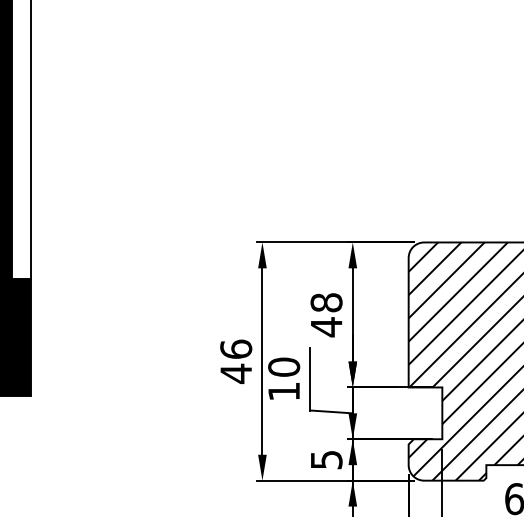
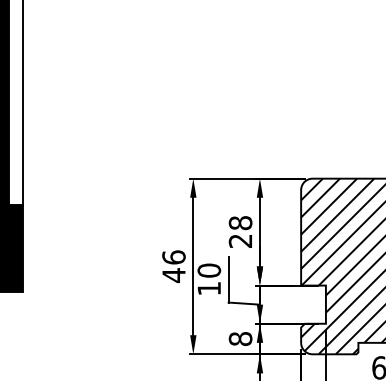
text: (326, 327) -> (240, 241), 48 -> 28
text: (326, 459) -> (240, 338), 5 -> 8

